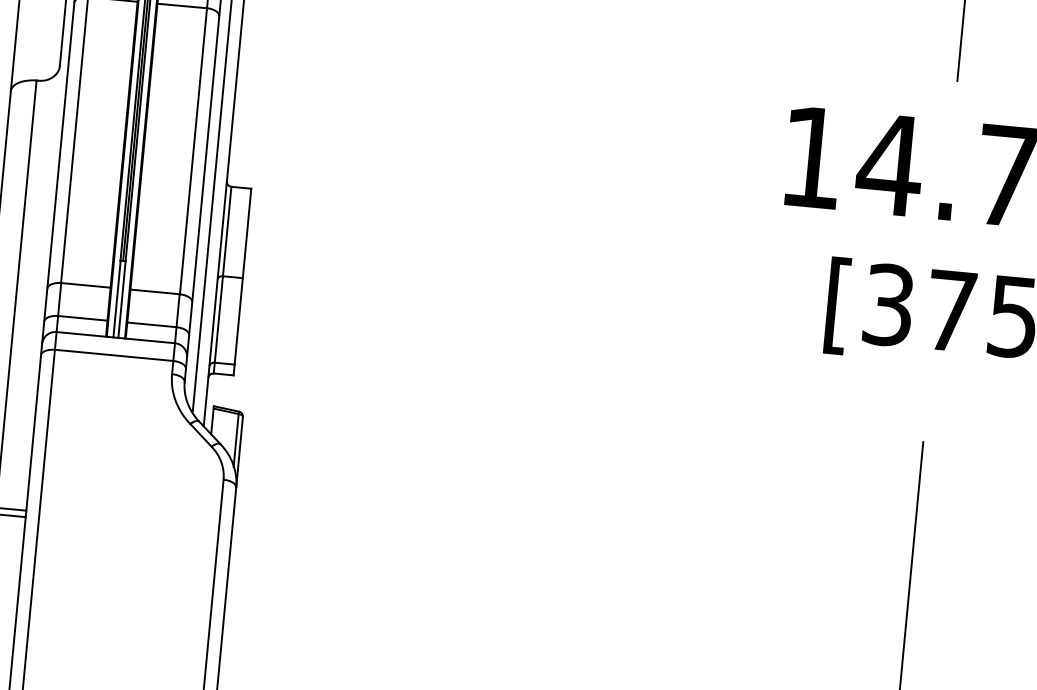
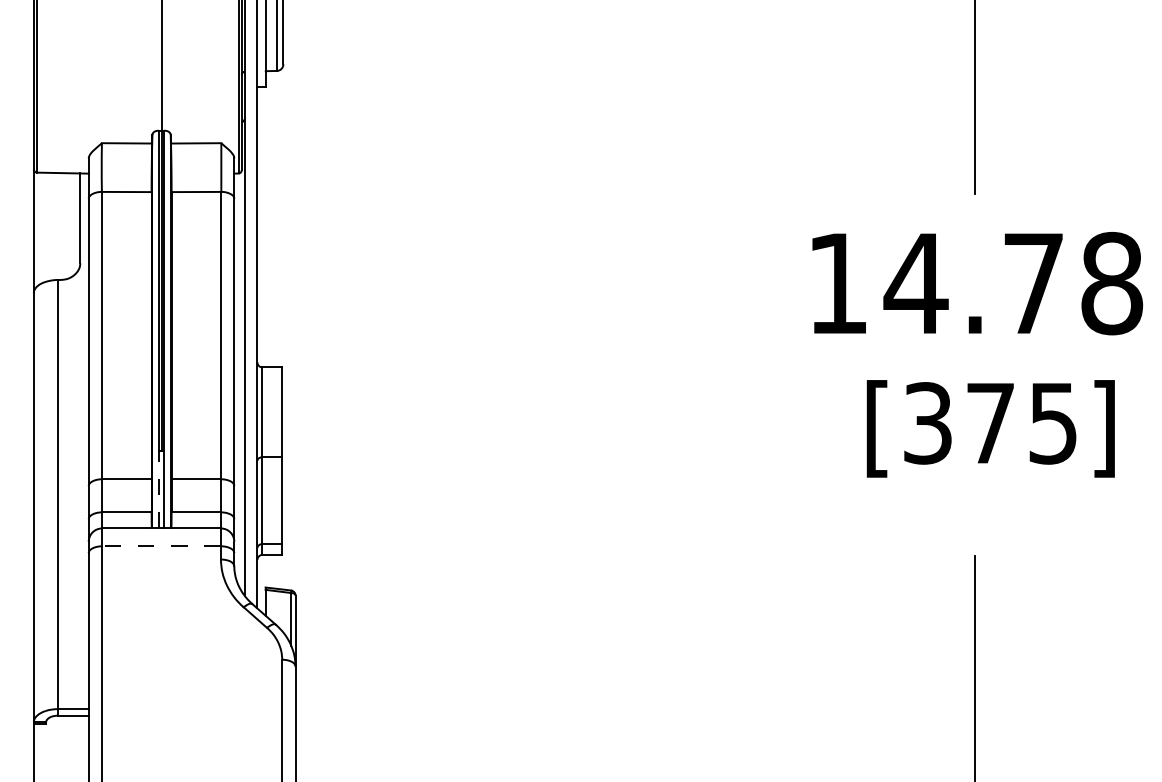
line: (117, 298) -> (159, 489), solid -> dashed
line: (114, 355) -> (161, 546), solid -> dashed

